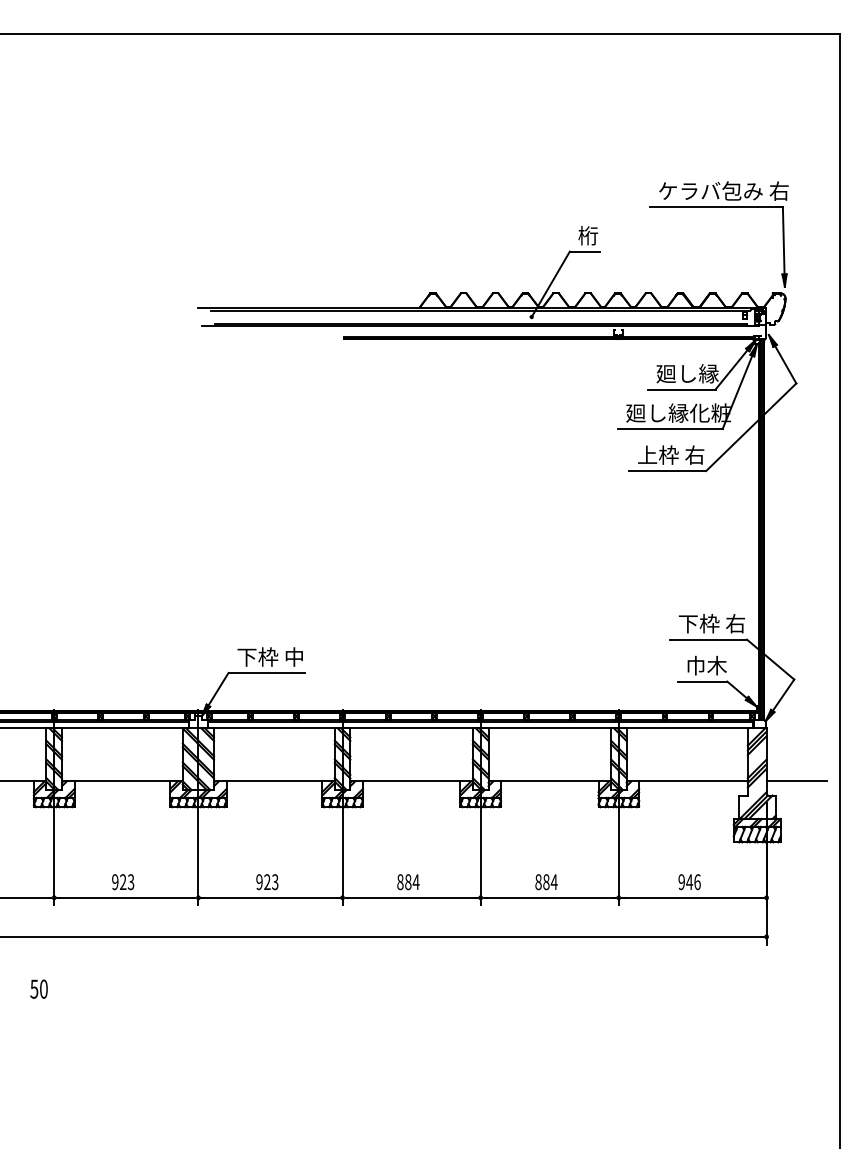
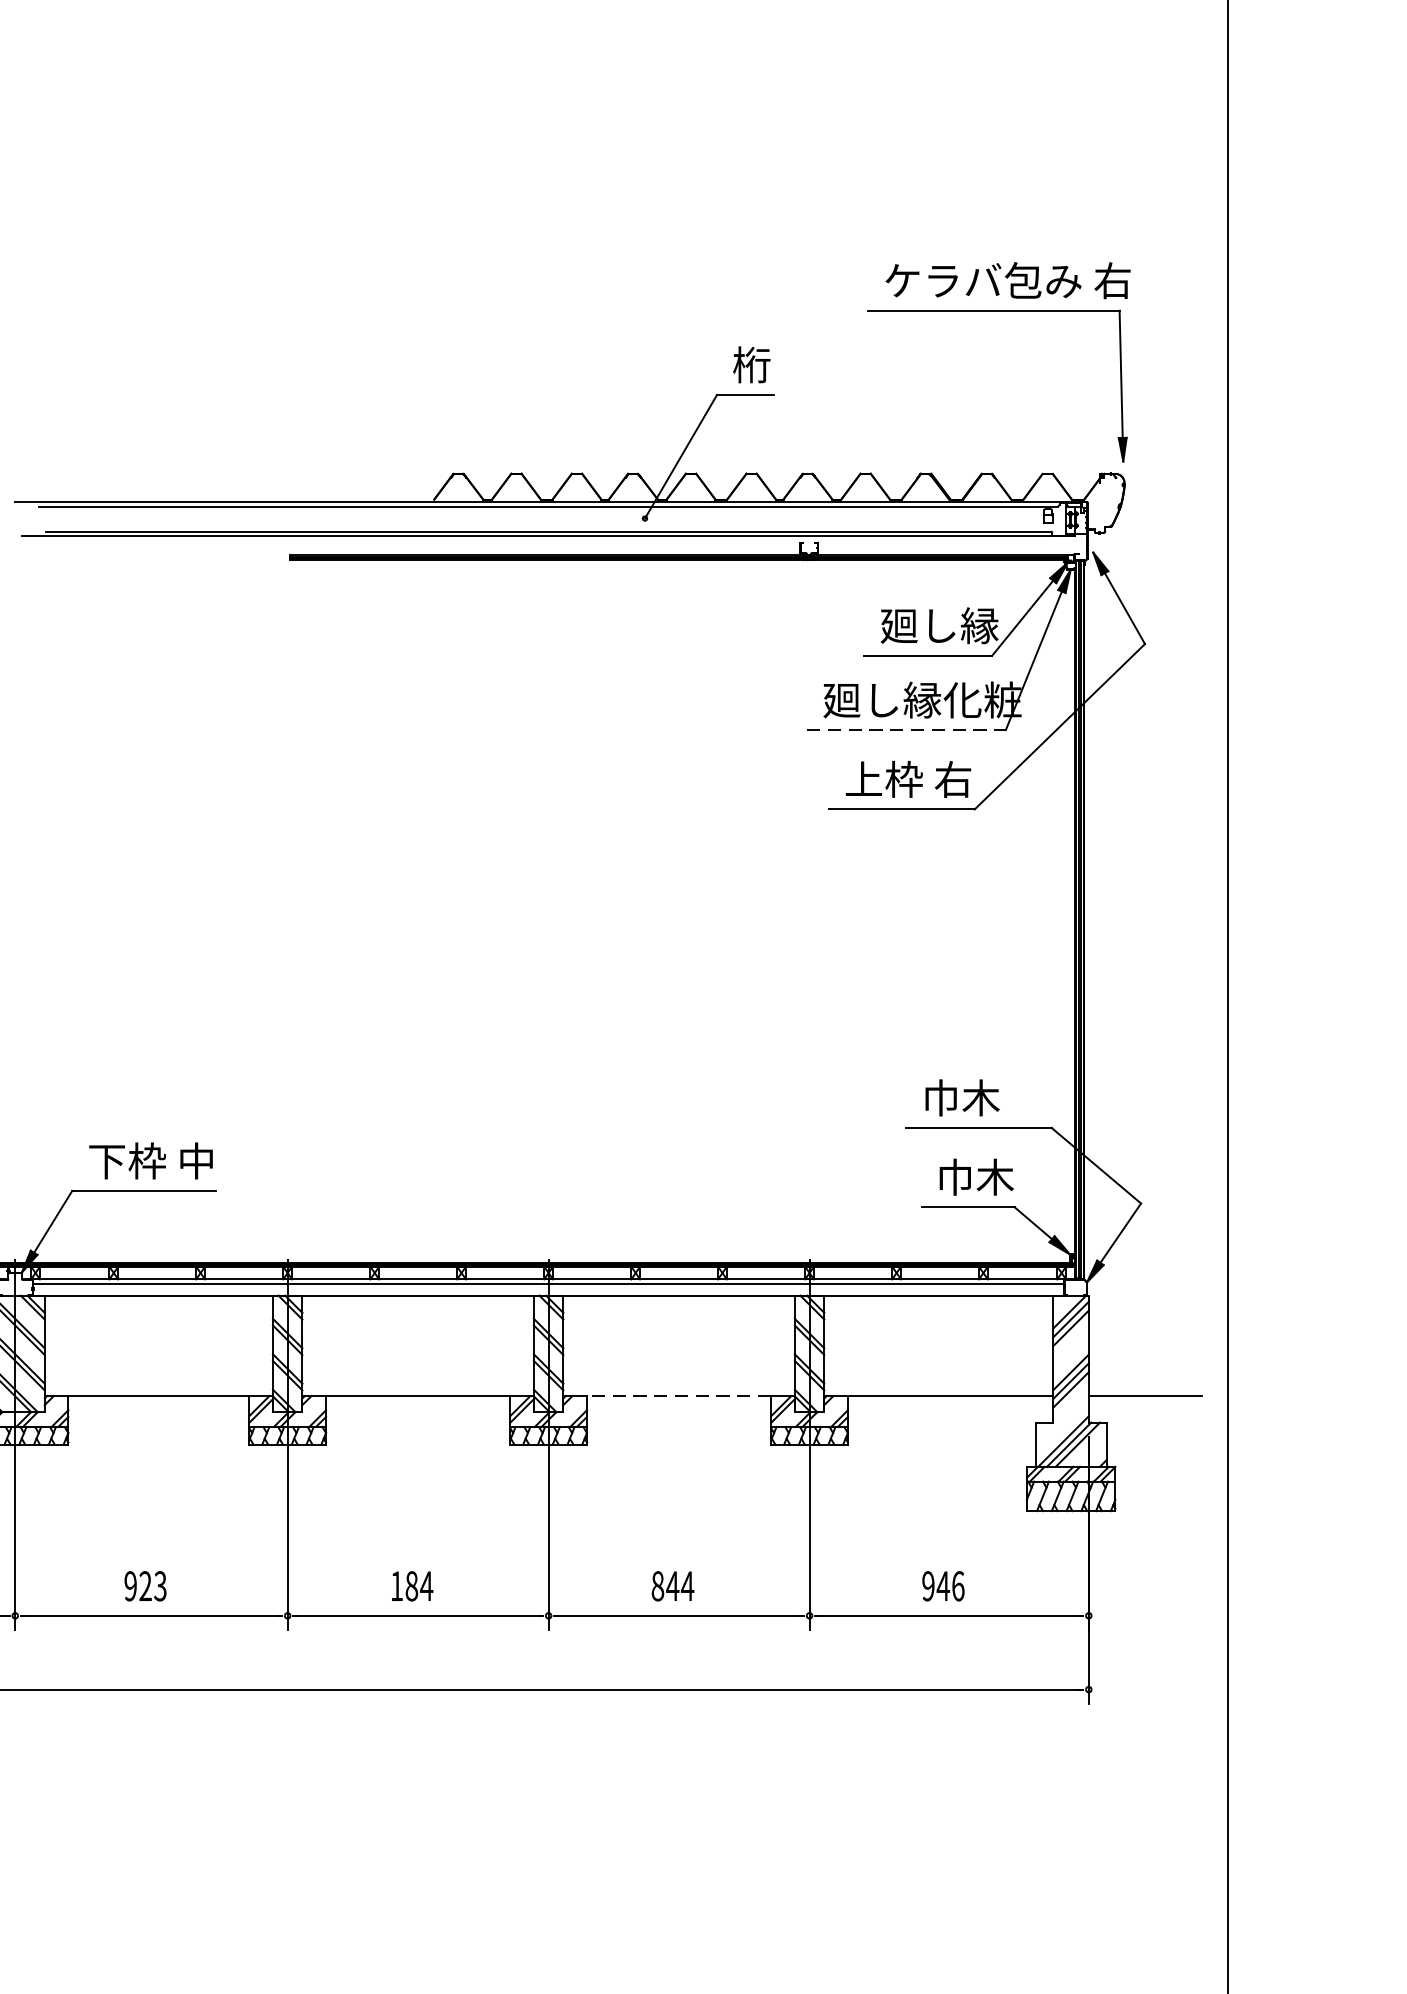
line: (670, 429) -> (907, 731), solid -> dashed
text: (711, 623) -> (984, 1097), 下枠 右 -> 巾木
line: (549, 781) -> (678, 1396), solid -> dashed
text: (400, 882) -> (397, 1586), 884 -> 184
text: (545, 882) -> (671, 1586), 884 -> 844

